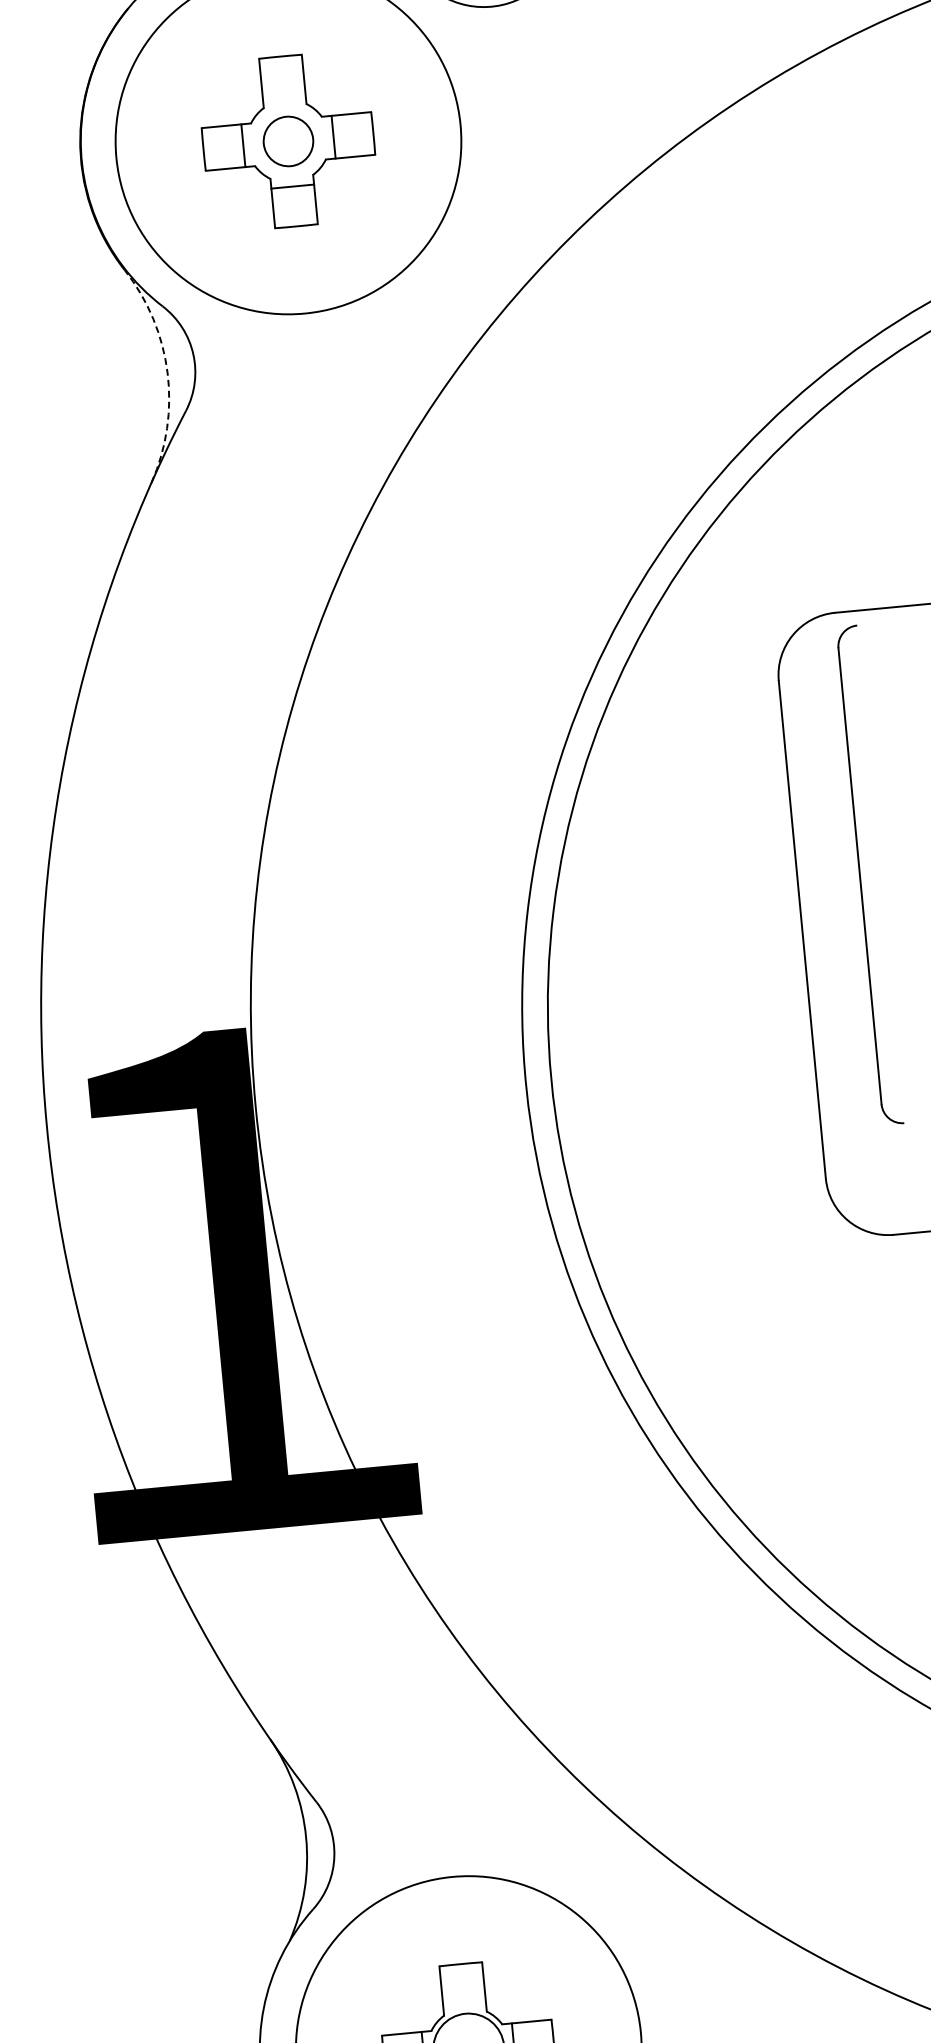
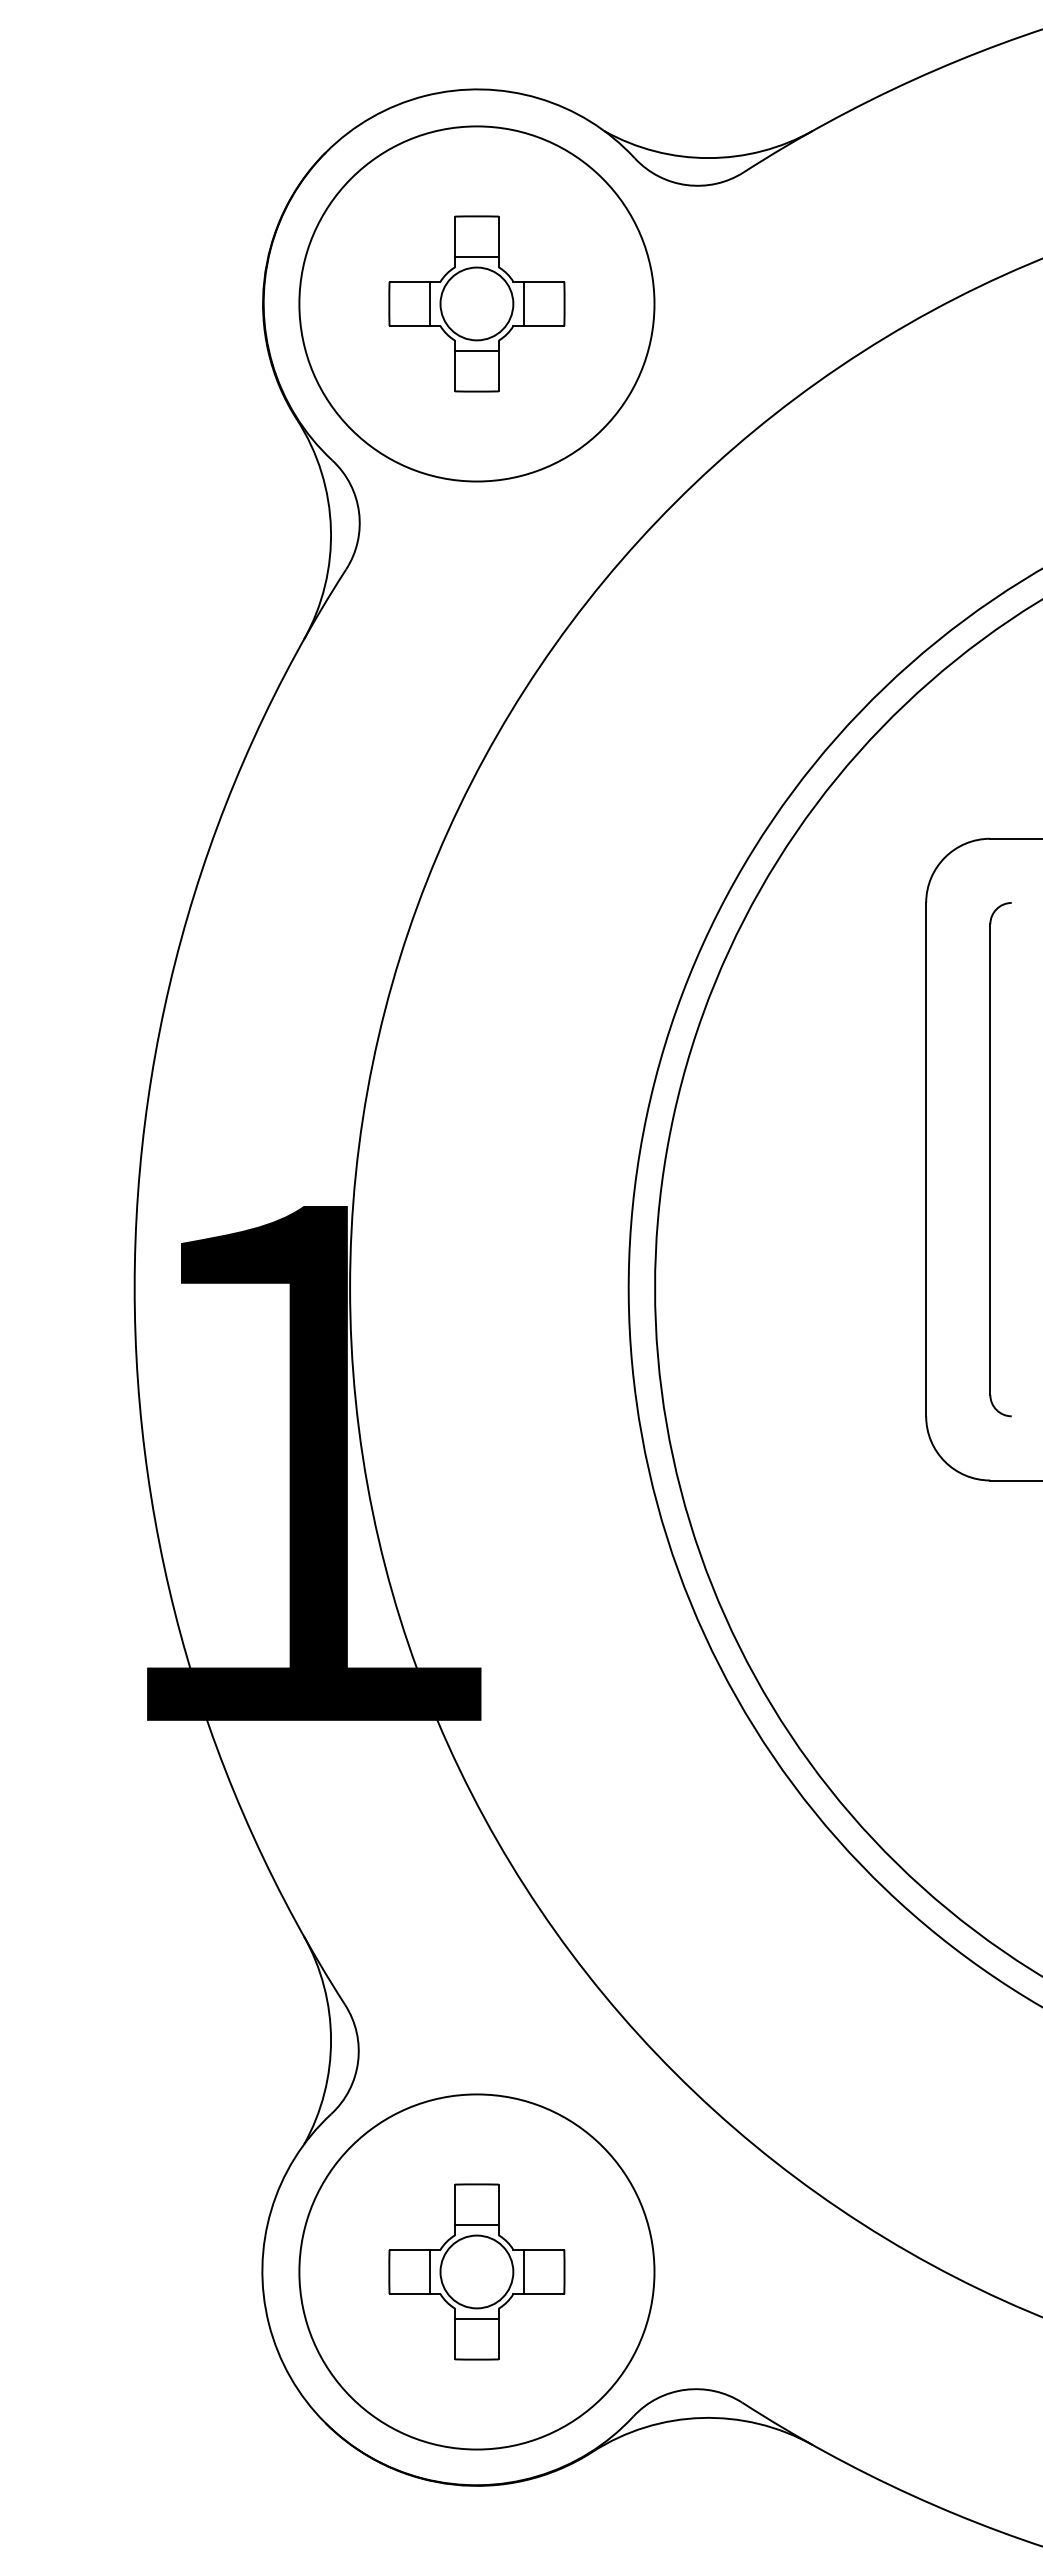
line: (283, 96) -> (476, 257), added
circle: (288, 141) -> (476, 303), size x1.43
arc: (167, 372) -> (330, 528), dashed -> solid
part: (860, 876) -> (990, 1159), moved
line: (464, 2004) -> (476, 2225), added

